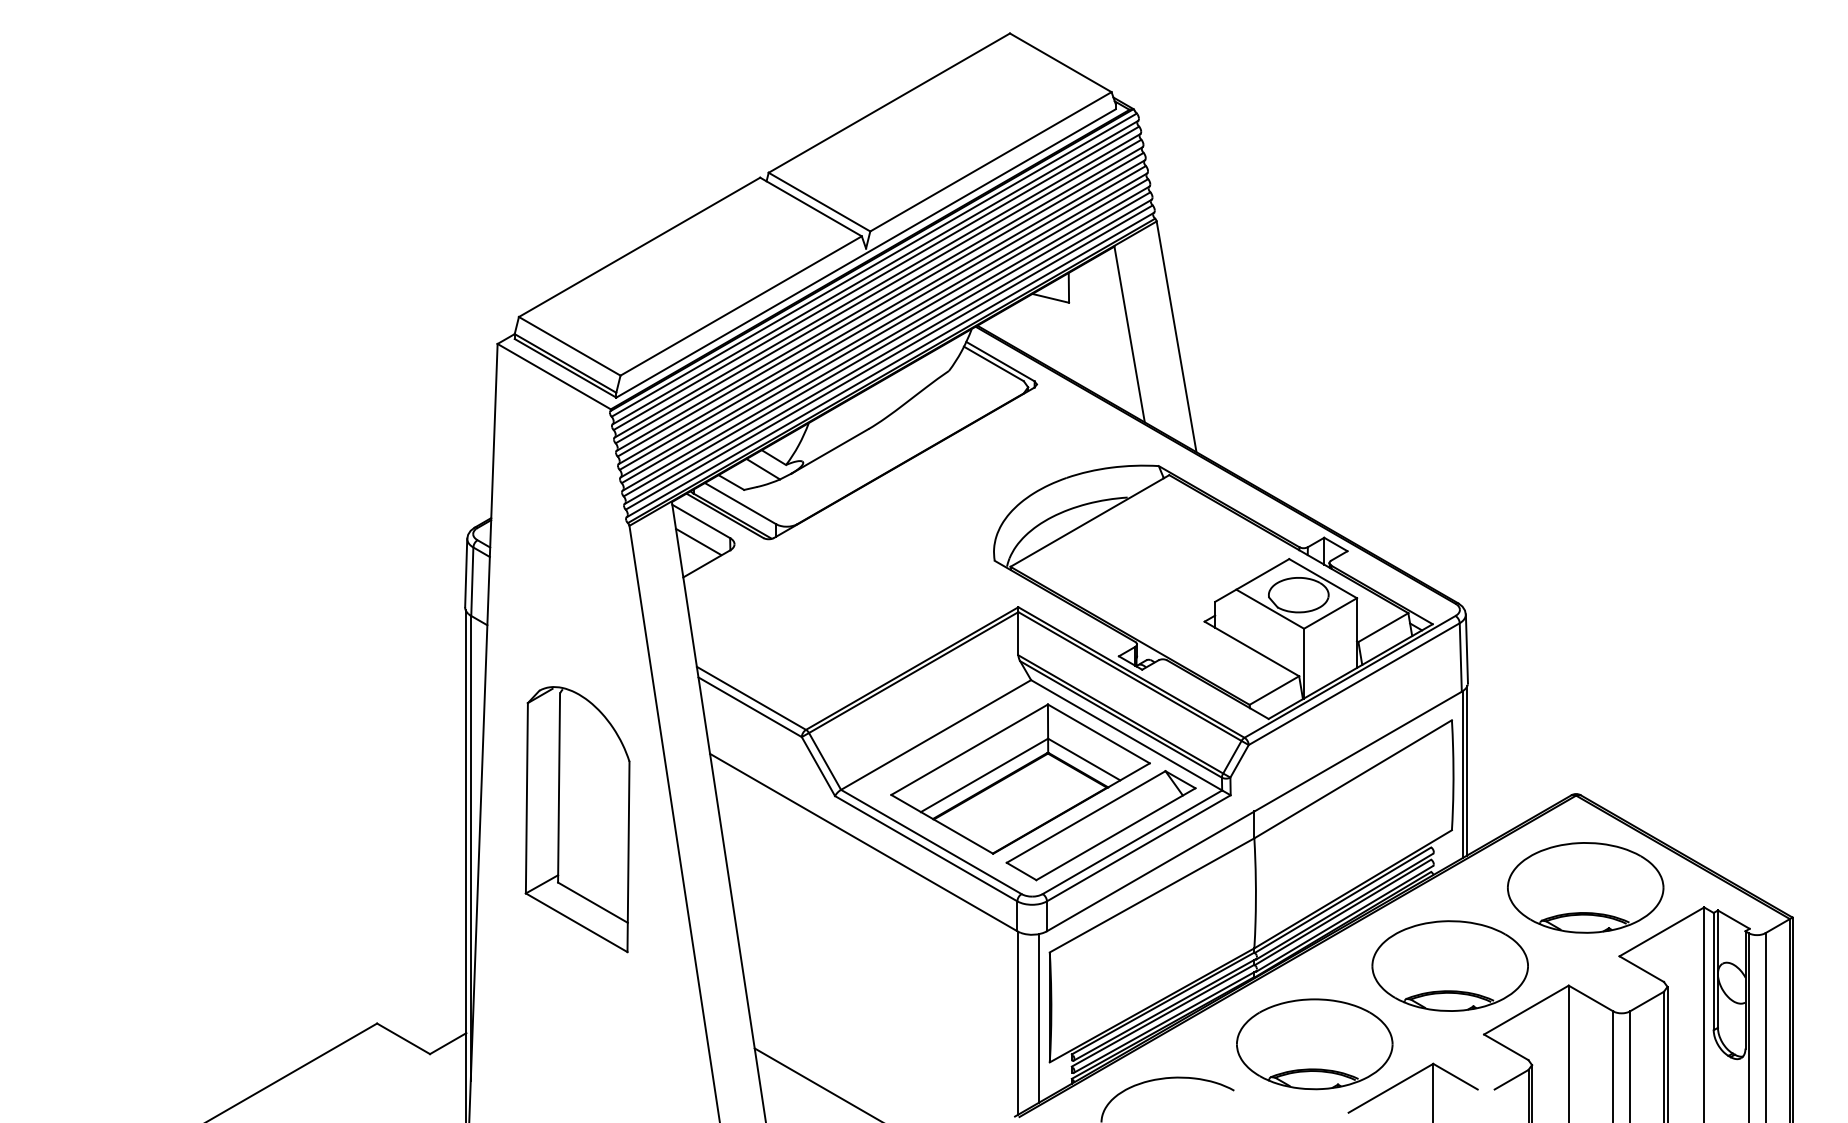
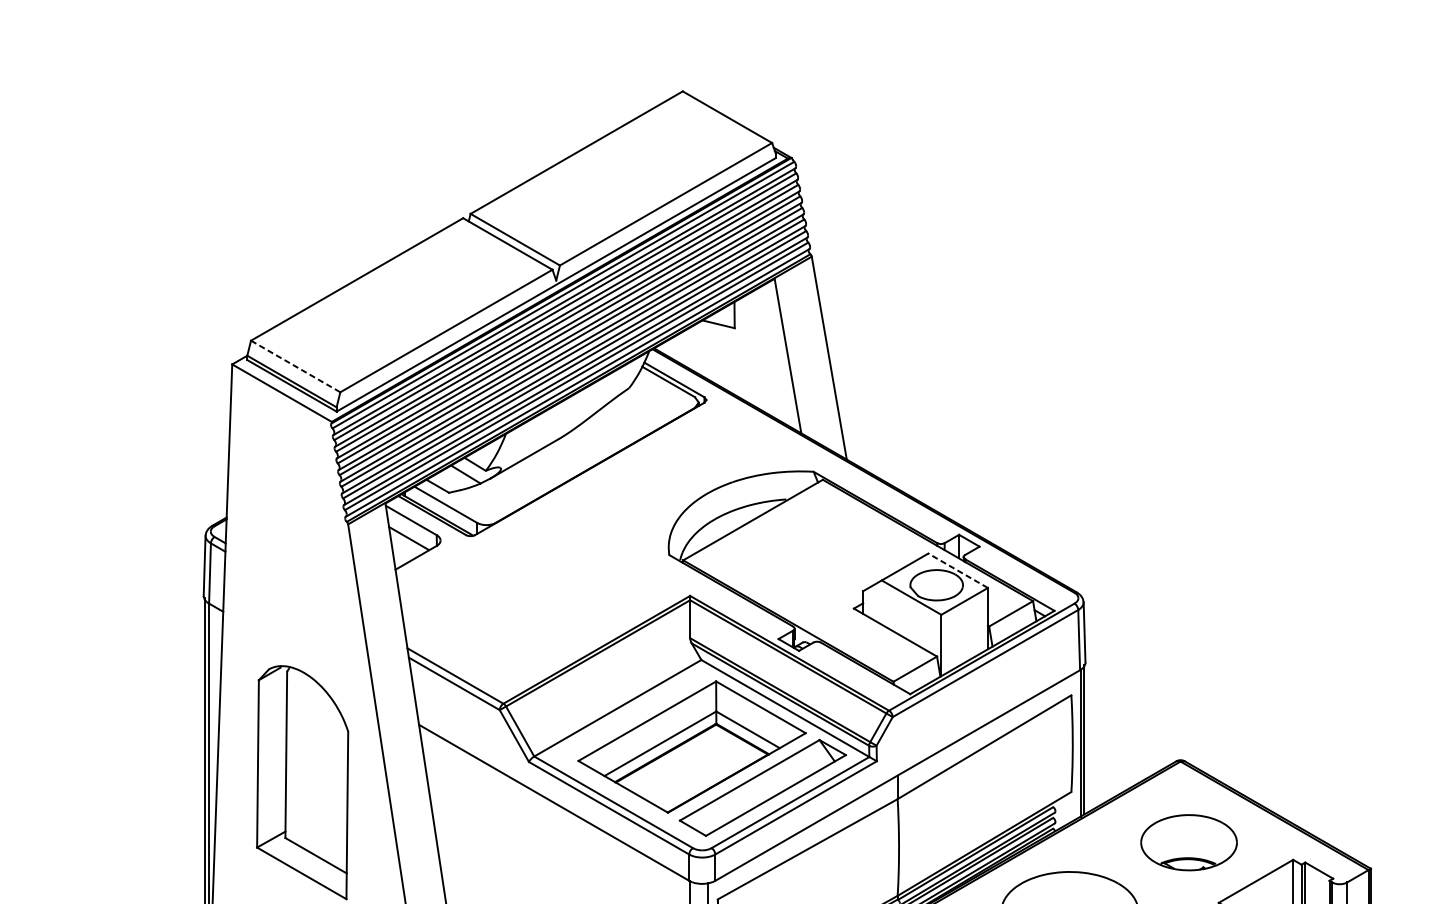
line: (569, 346) -> (295, 366), solid -> dashed
line: (1322, 578) -> (957, 570), solid -> dashed
part: (1585, 887) -> (1188, 842), size x0.7

